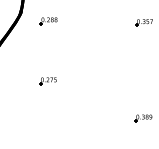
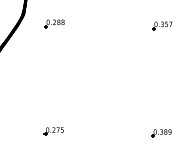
part: (47, 81) -> (53, 131), moved

